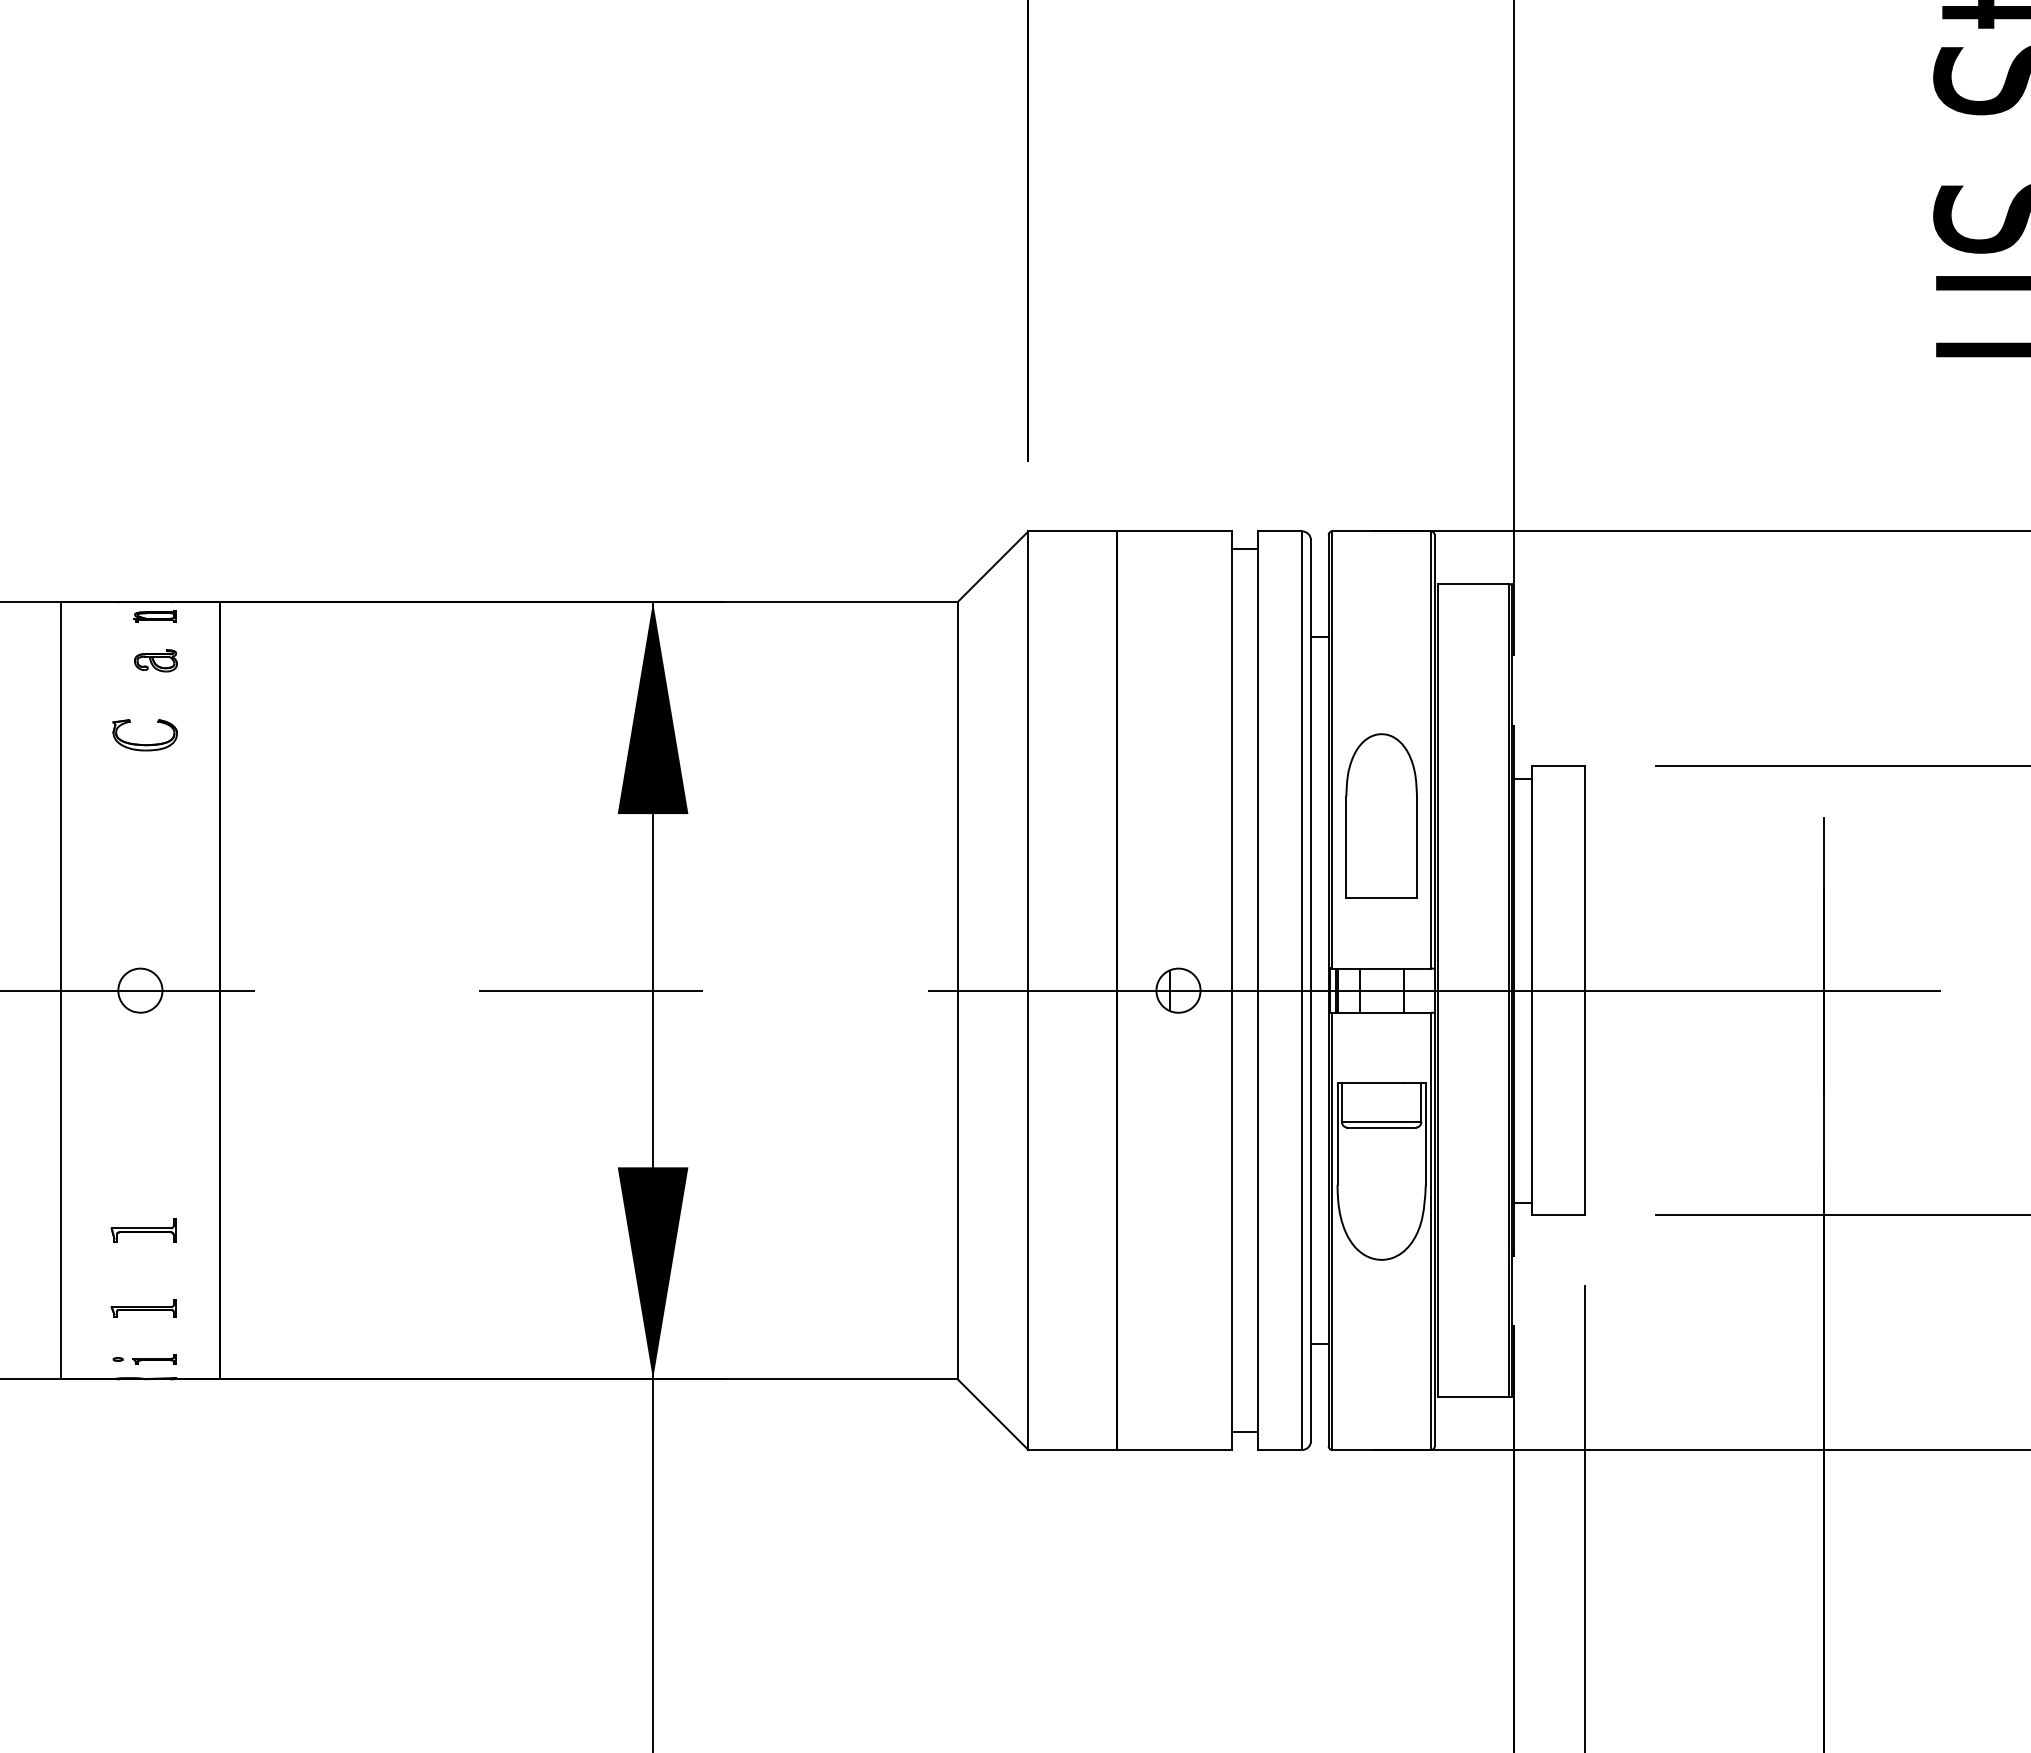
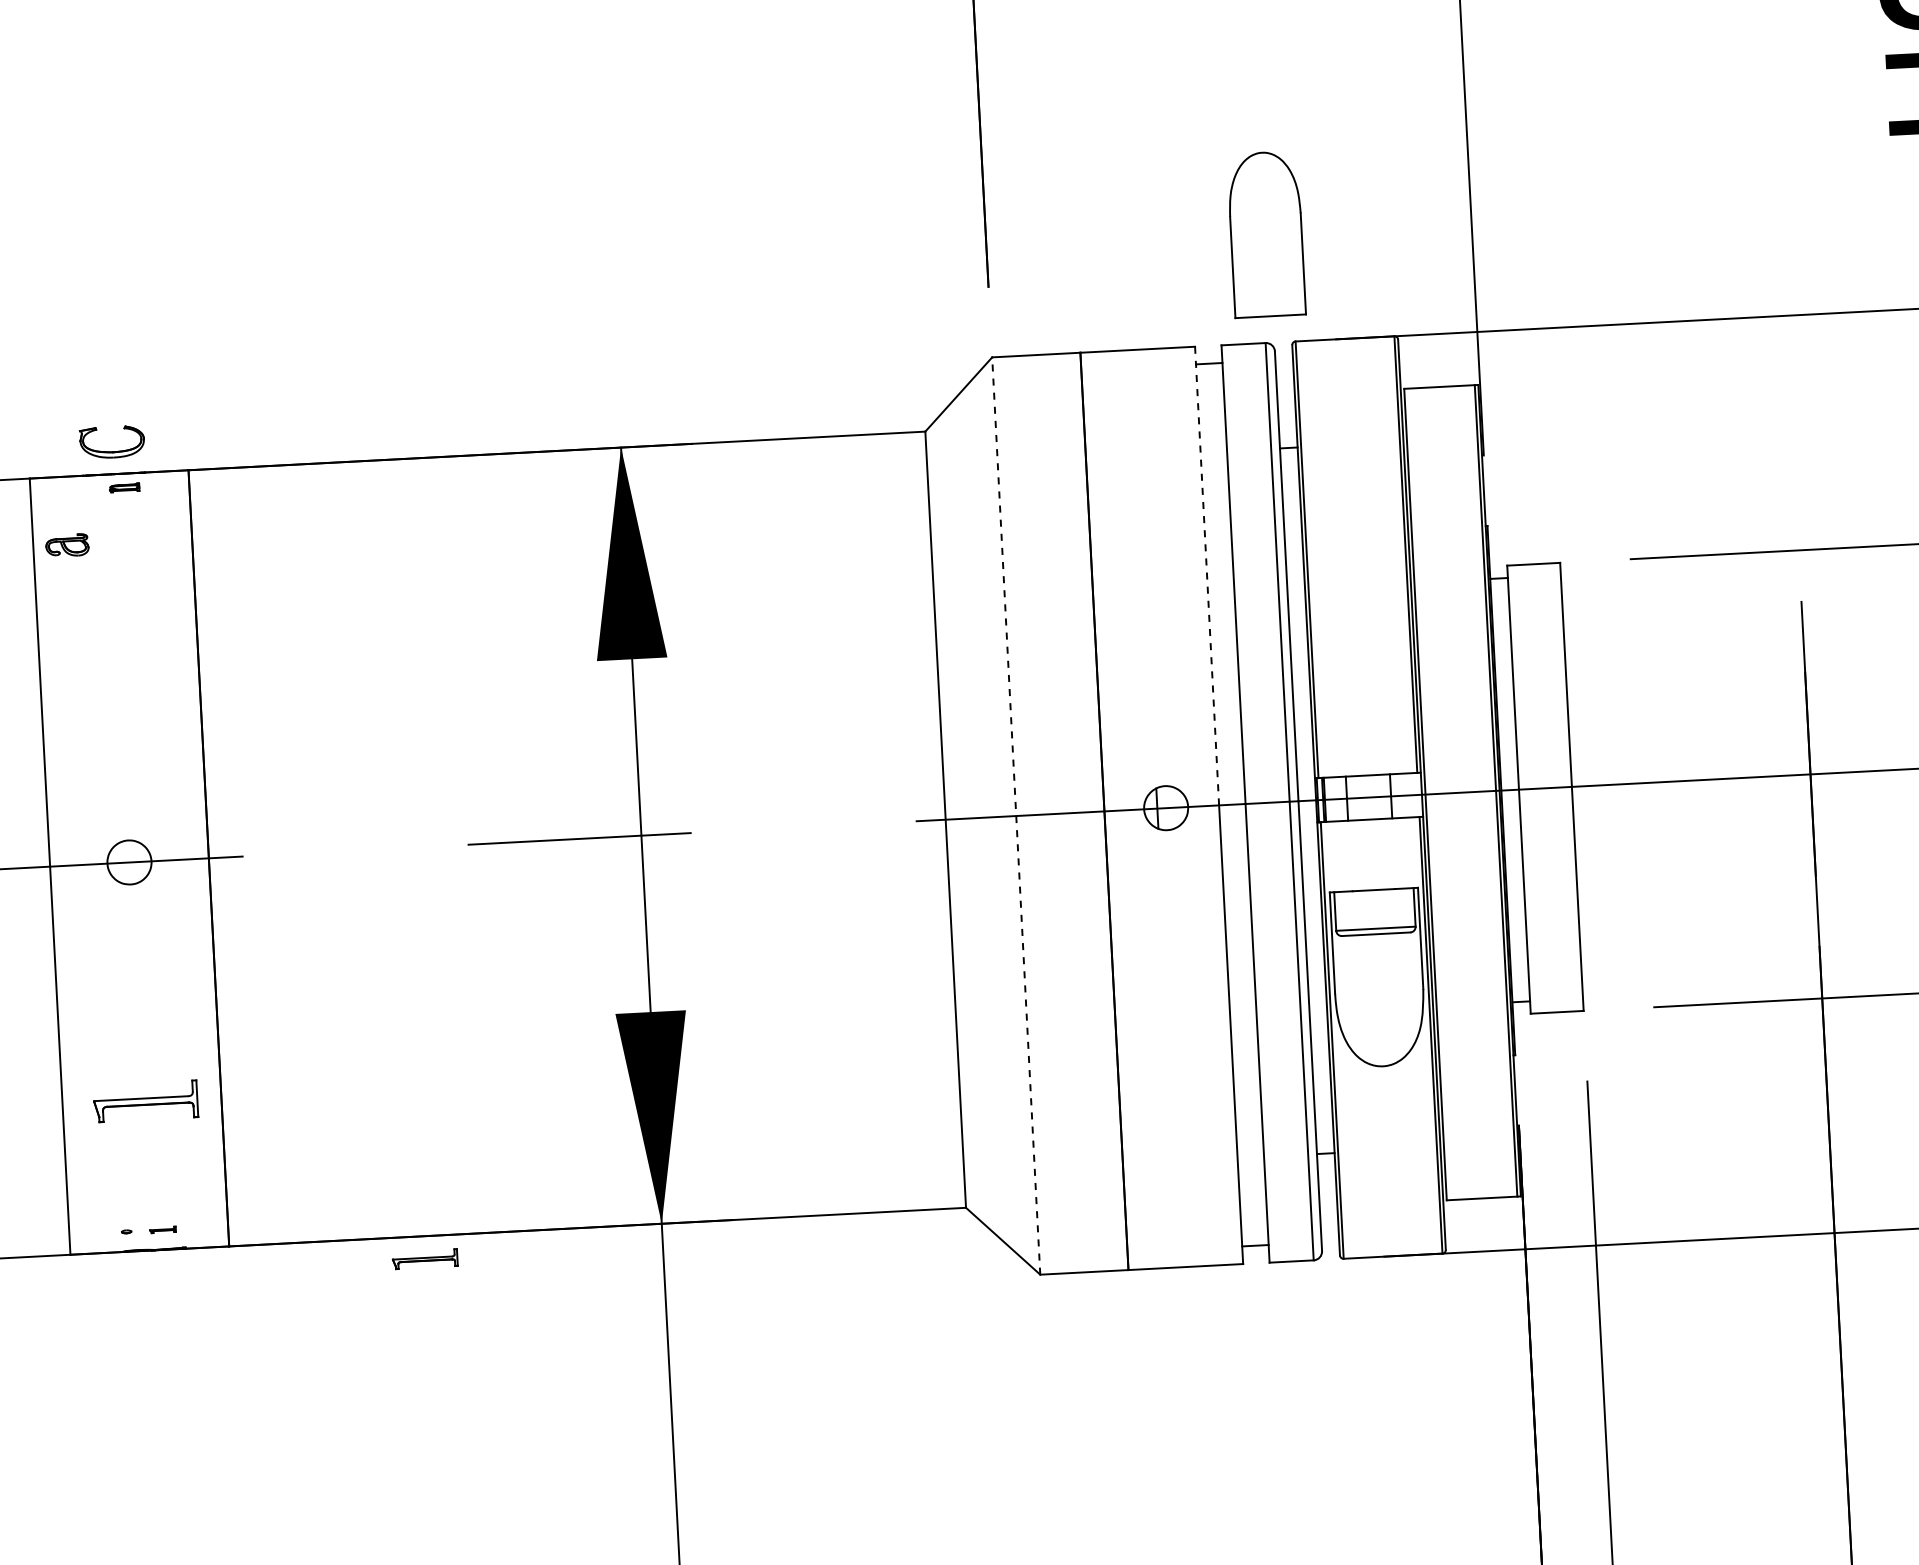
part: (154, 616) -> (123, 488), size x0.7
part: (155, 660) -> (66, 545), moved
part: (144, 744) -> (112, 451), moved
line: (1231, 761) -> (1207, 576), solid -> dashed
part: (1381, 815) -> (1266, 233), moved
line: (1028, 990) -> (1016, 815), solid -> dashed
part: (143, 1230) -> (145, 1101), size x1.6
part: (143, 1308) -> (424, 1259), moved
part: (154, 1359) -> (162, 1230), size x0.6

